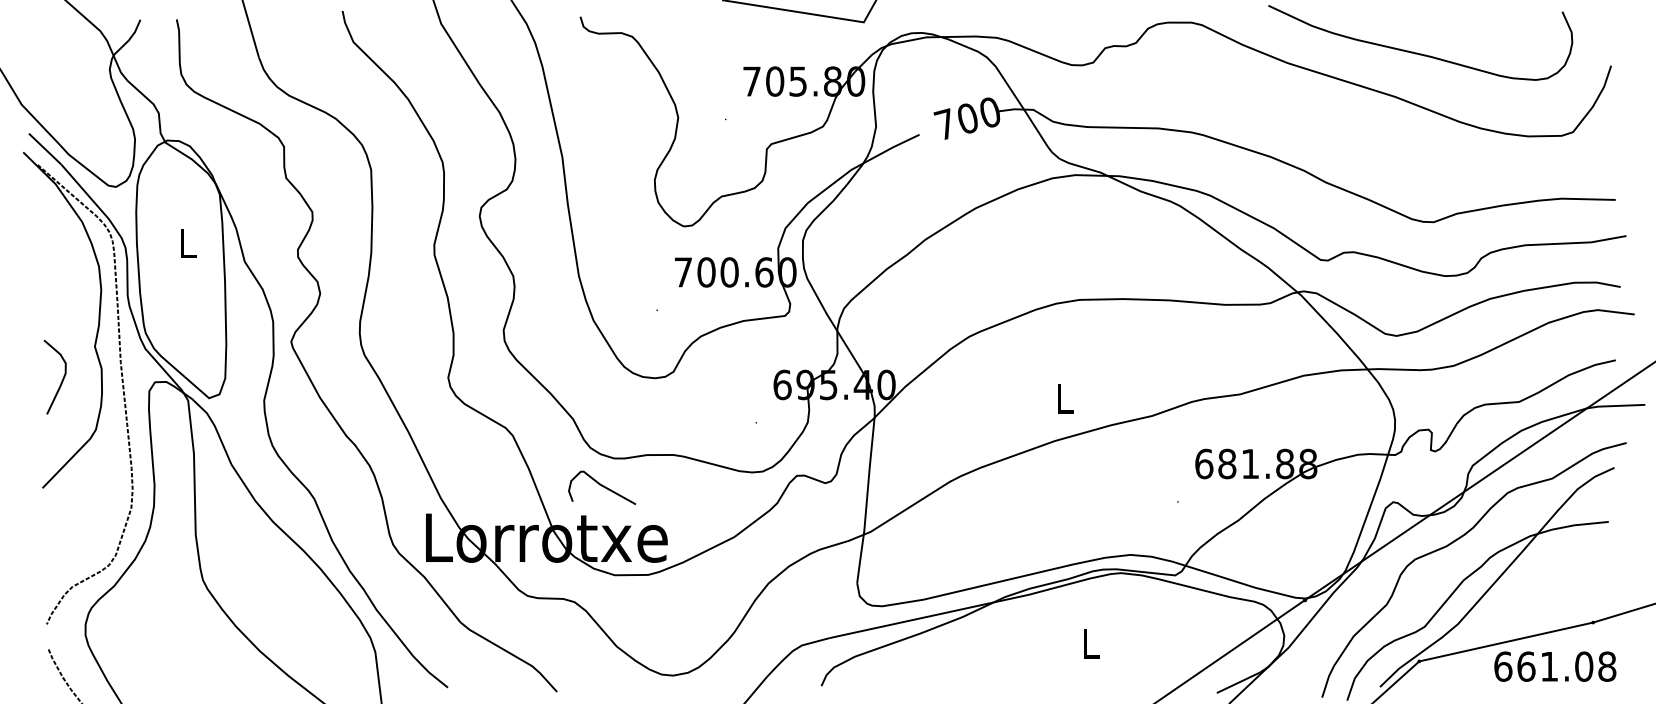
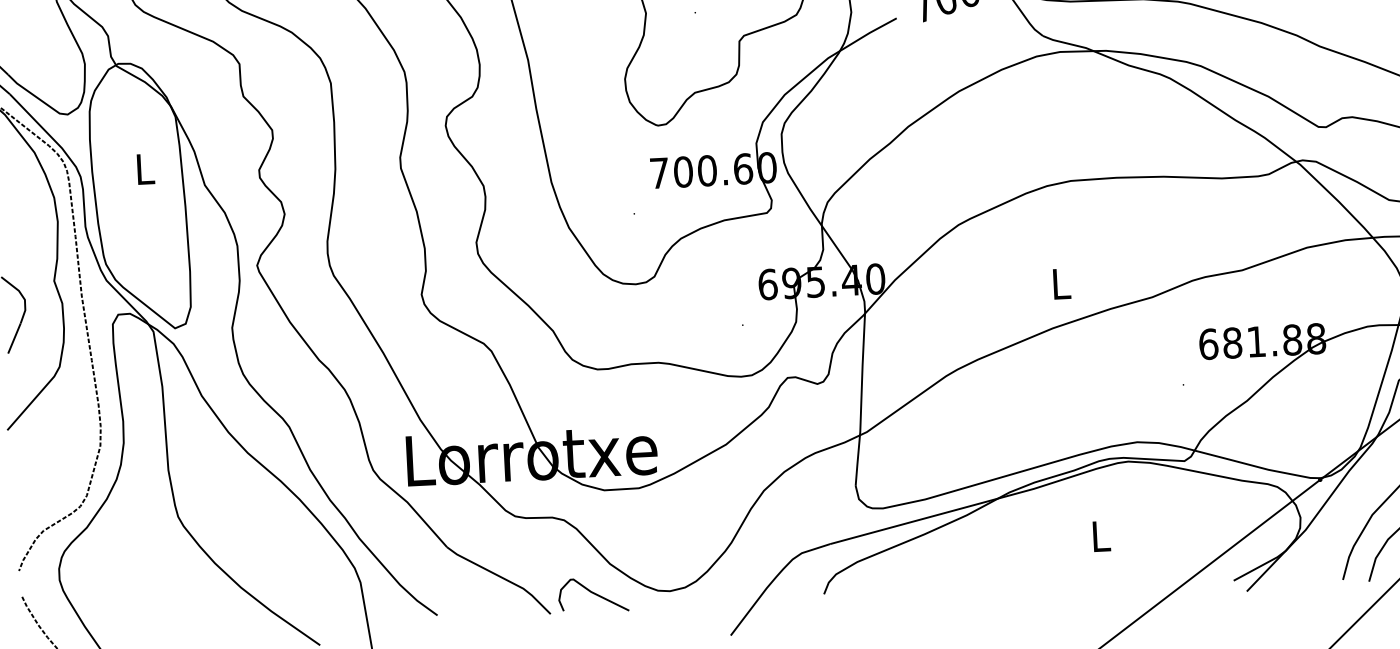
curve: (602, 486) -> (593, 593), moved

